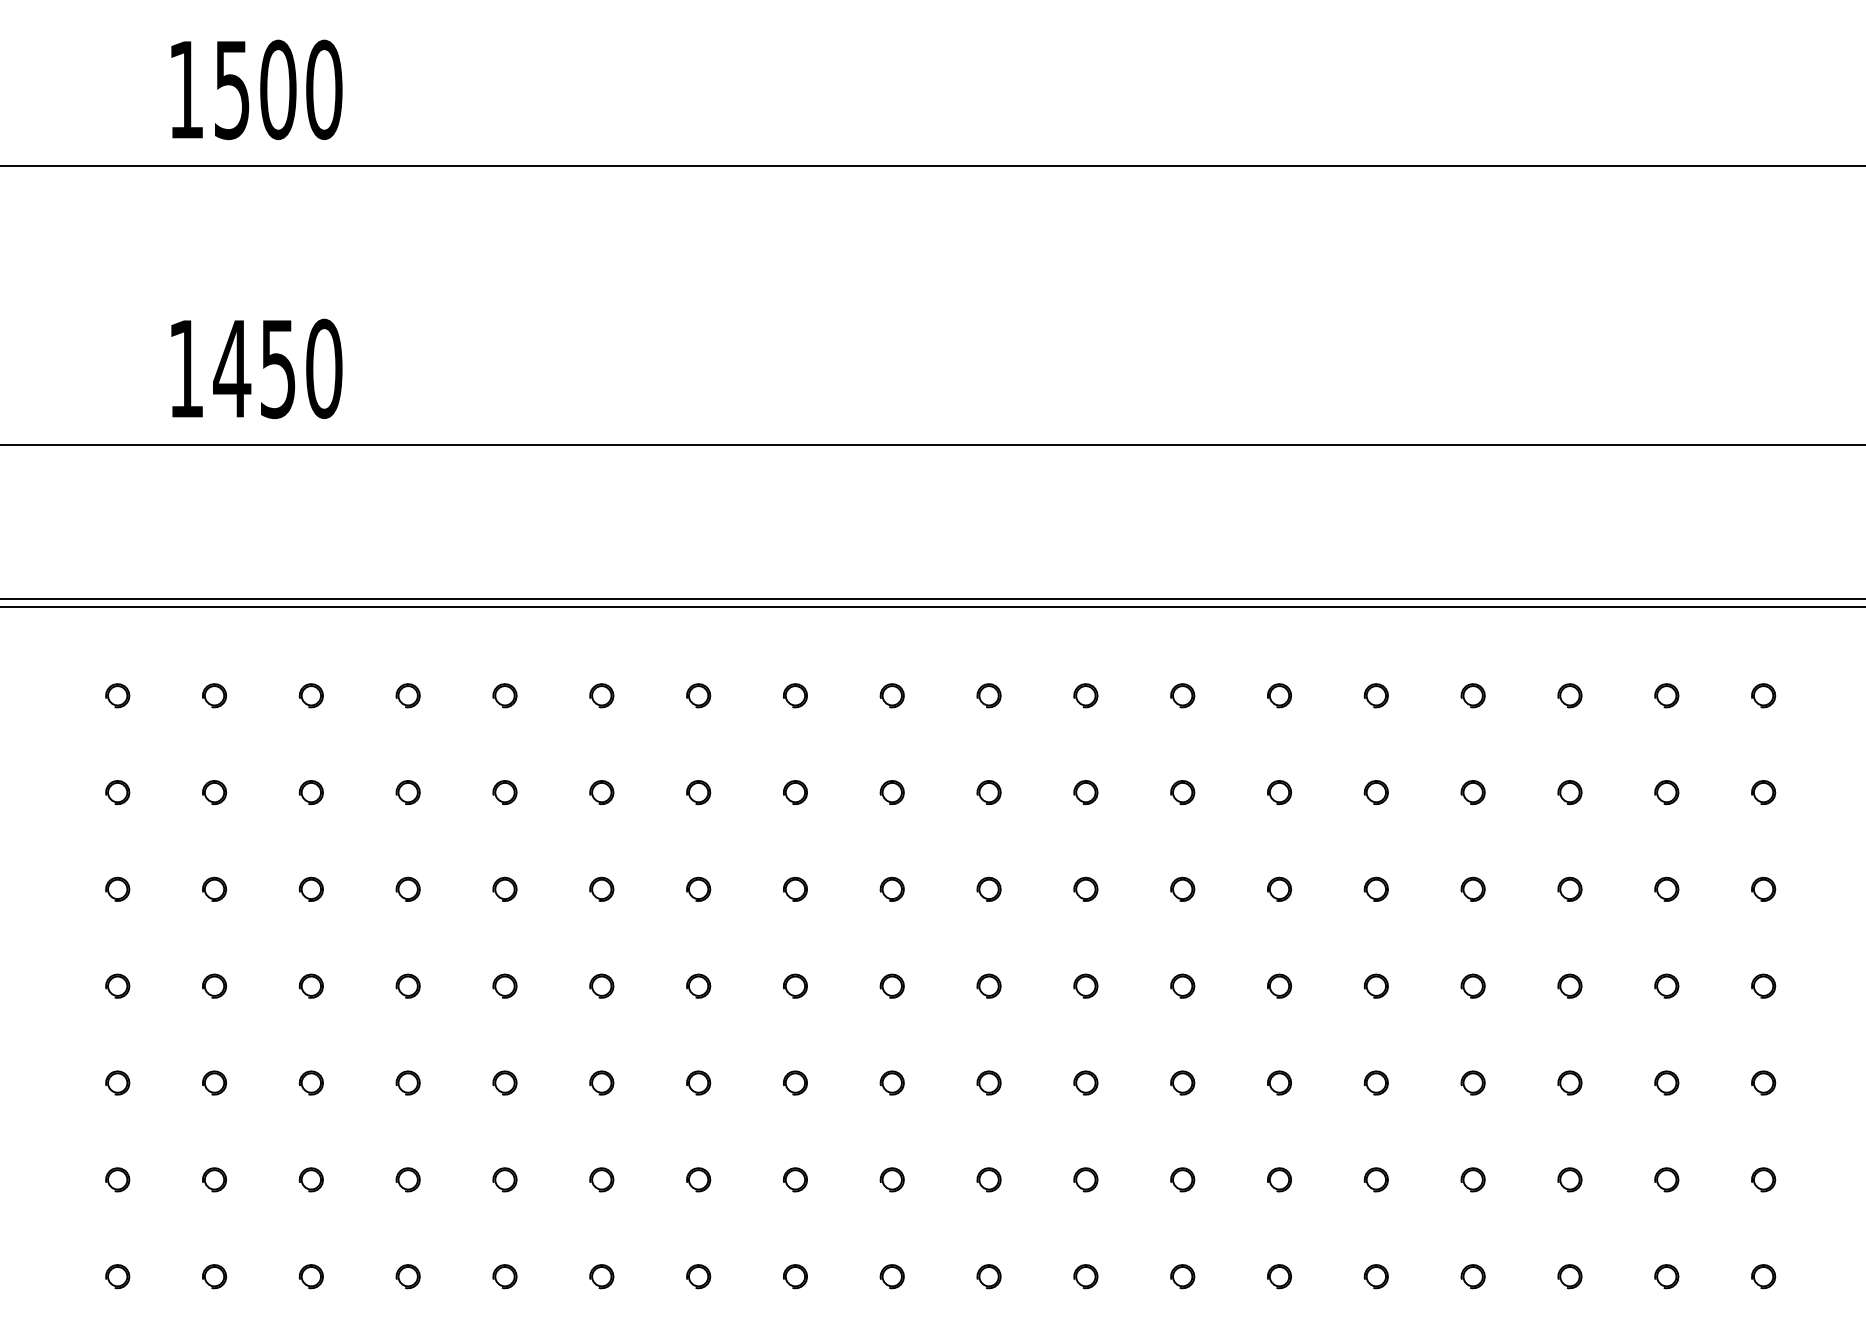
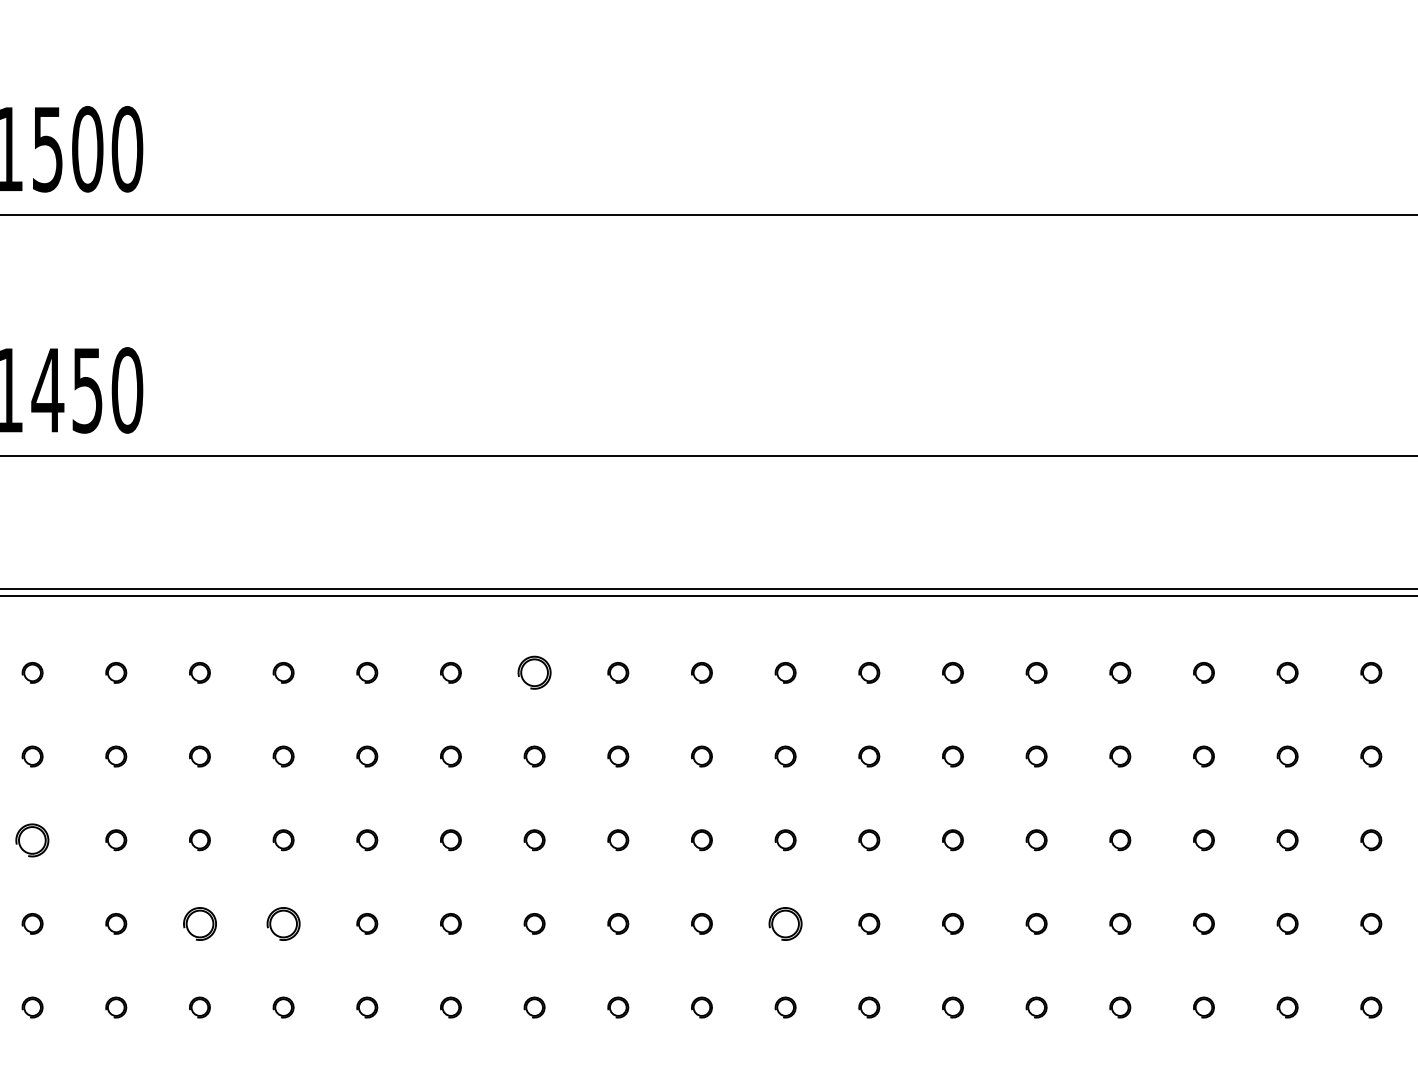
part: (795, 695) -> (534, 672), size x1.6
part: (214, 888) -> (32, 839), size x1.6
part: (407, 985) -> (199, 923), size x1.6
part: (504, 985) -> (283, 923), size x1.6
part: (1085, 985) -> (785, 923), size x1.6

